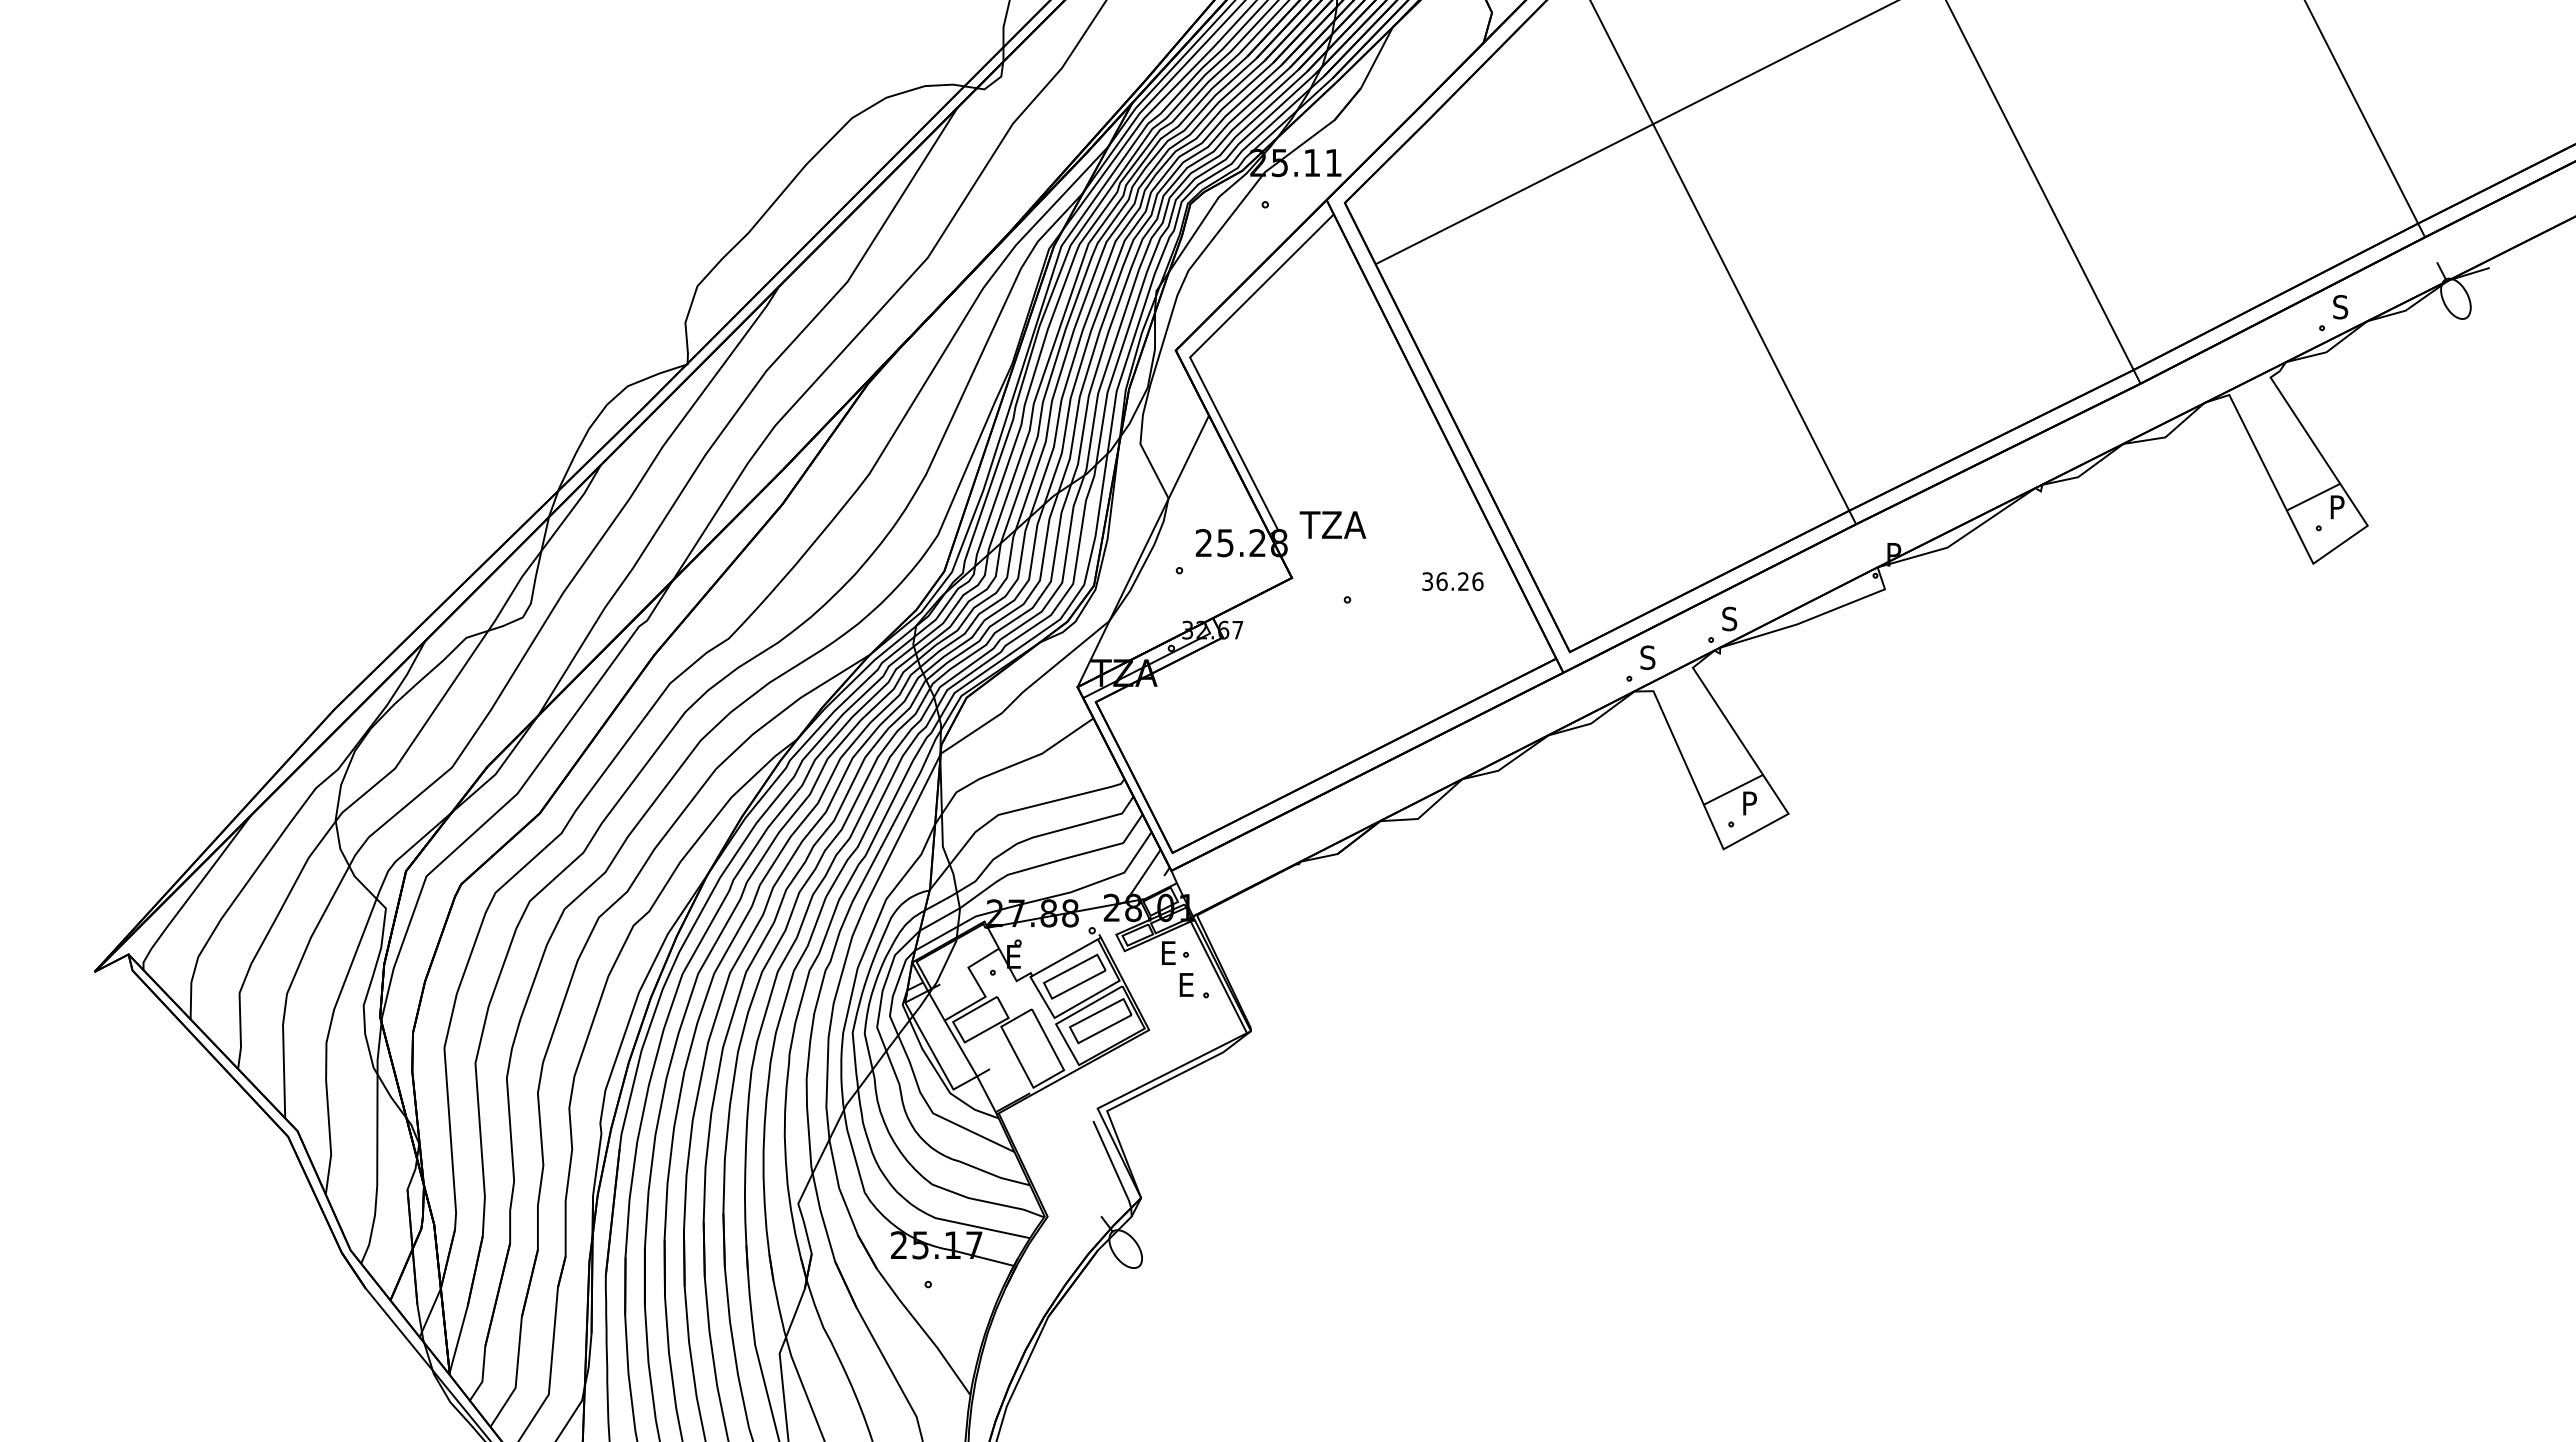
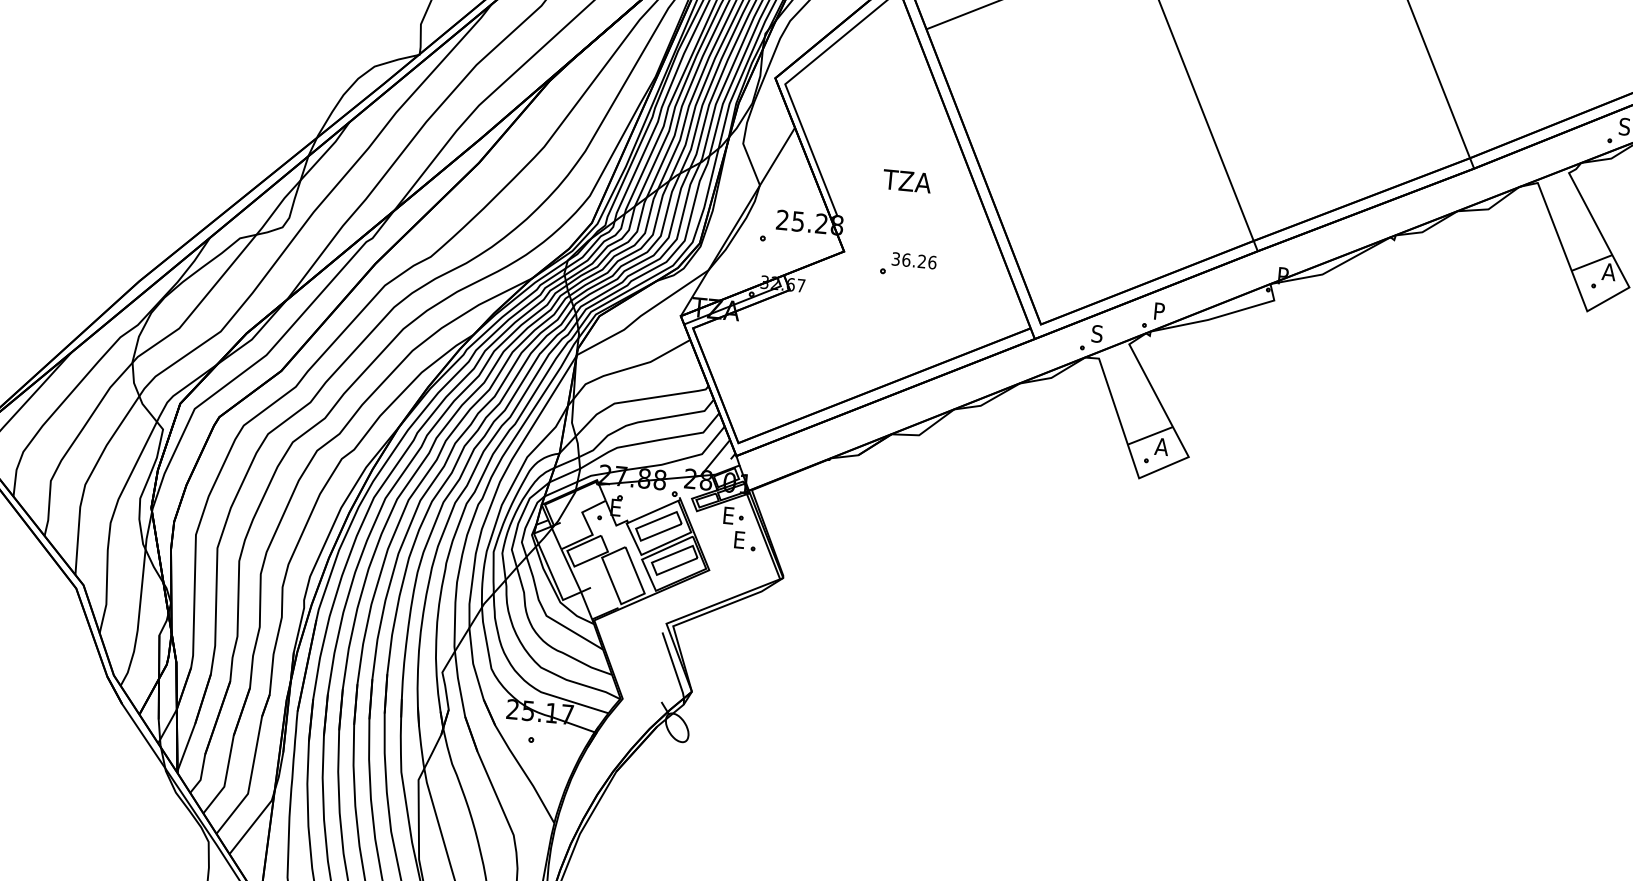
text: (2337, 507) -> (1608, 272), P -> A
text: (1332, 524) -> (906, 180), moved
text: (1452, 581) -> (914, 260), moved
text: (1729, 618) -> (1159, 311), S -> P
text: (1749, 803) -> (1161, 446), P -> A

